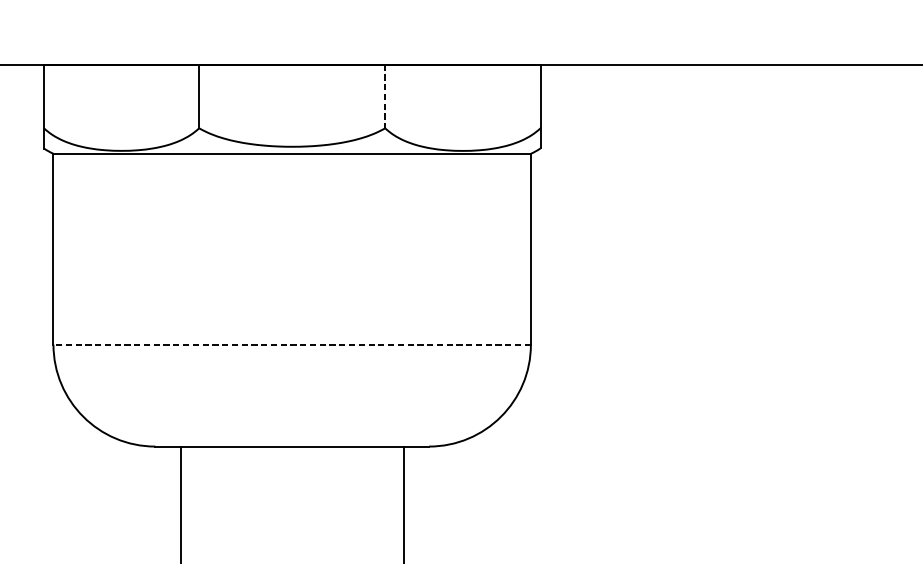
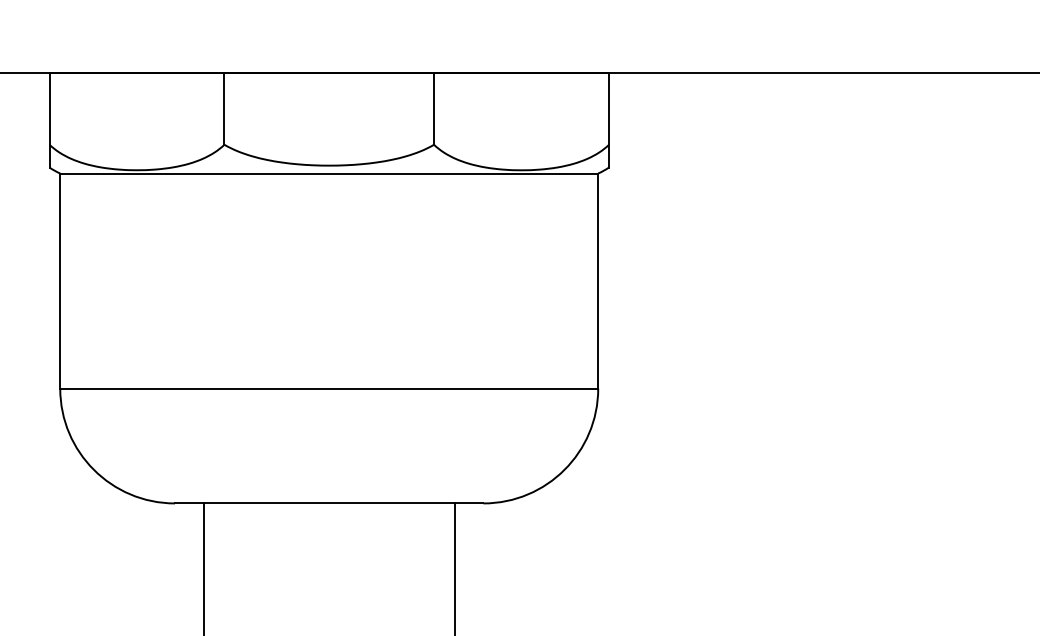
line: (385, 96) -> (434, 108), dashed -> solid
line: (292, 344) -> (329, 388), dashed -> solid

